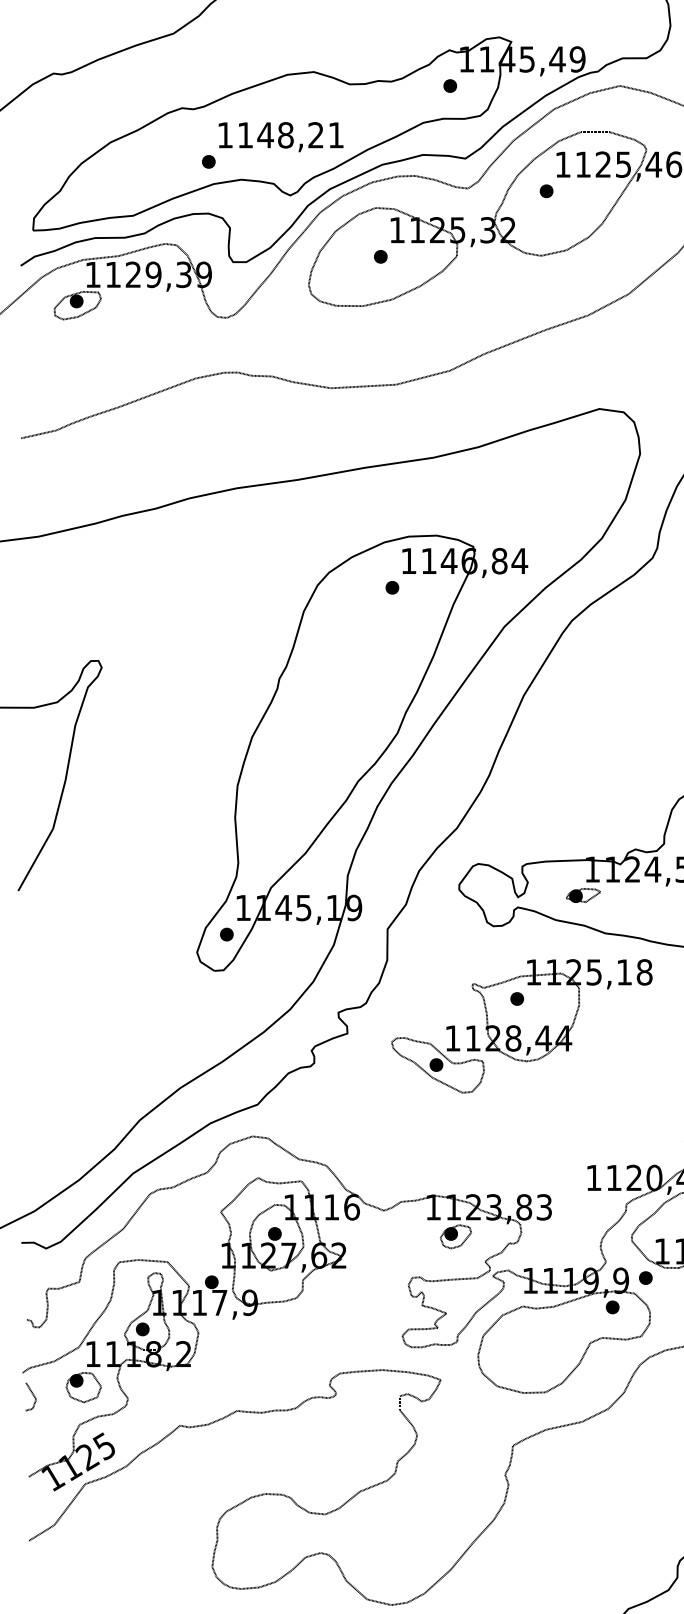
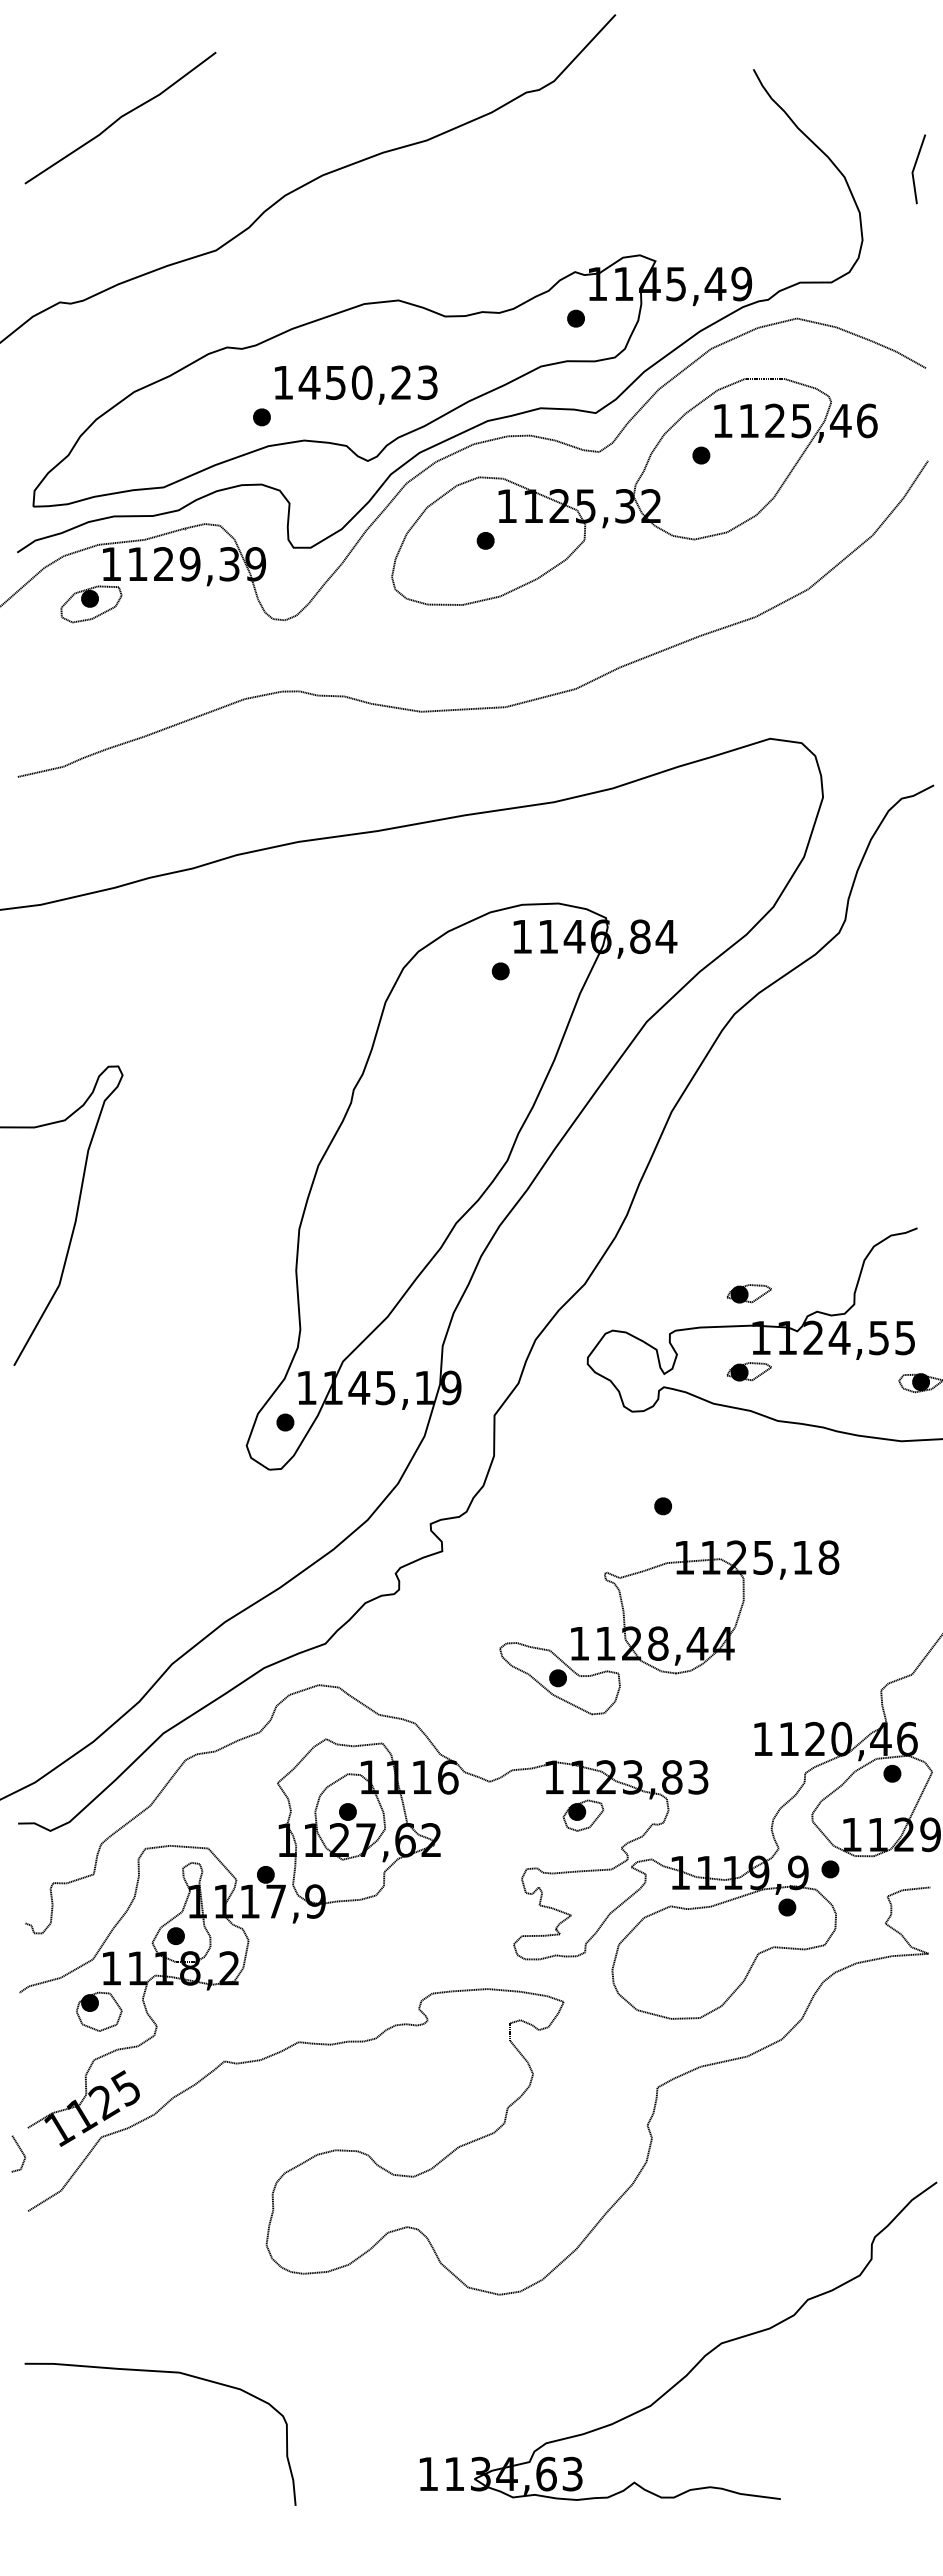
text: (289, 135) -> (367, 382), 1148,21 -> 1450,23
part: (582, 835) -> (748, 1293), added
part: (522, 1026) -> (669, 1627), moved
line: (33, 1395) -> (21, 2152), moved

